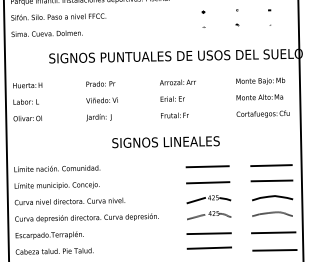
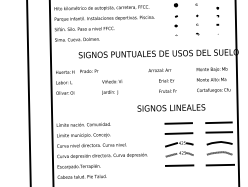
text: (101, 82) -> (89, 70), moved
text: (174, 106) -> (167, 85), moved
text: (166, 141) -> (171, 107), moved
line: (208, 247) -> (179, 174), removed
line: (273, 250) -> (220, 176), removed

